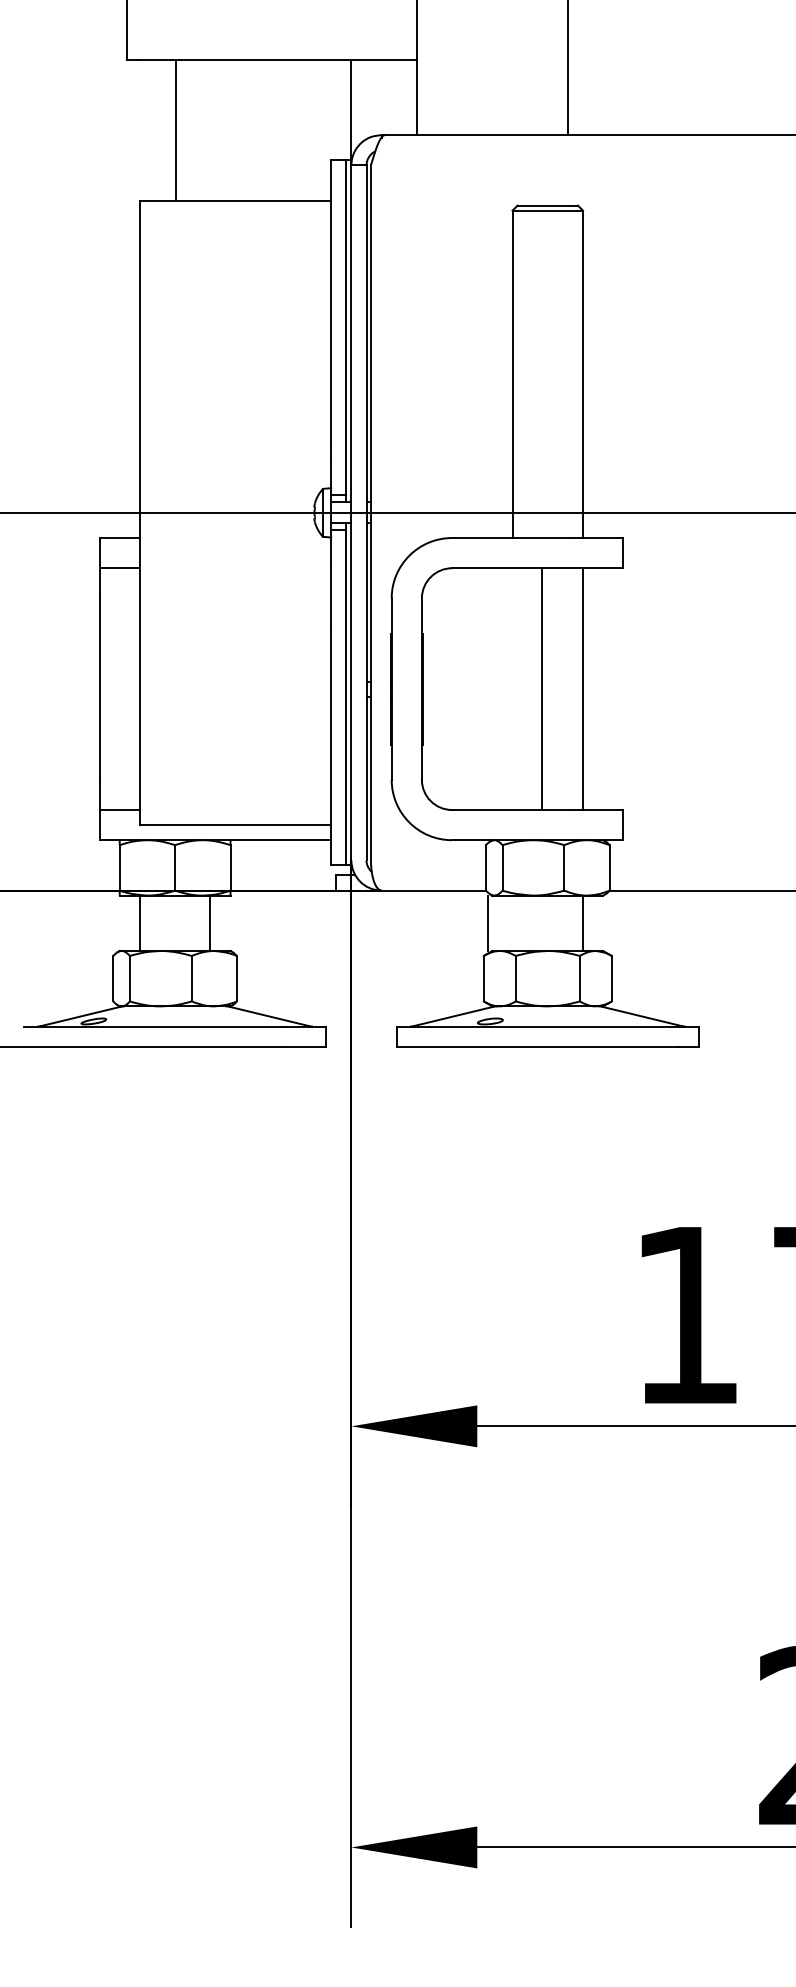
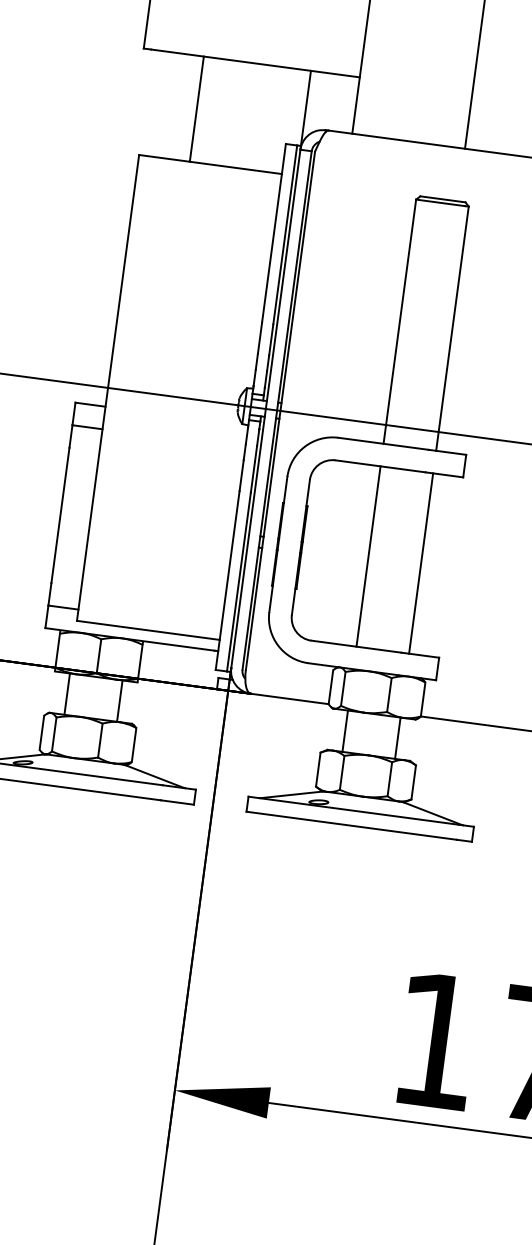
line: (175, 129) -> (196, 108), moved
line: (541, 689) -> (368, 556), moved
line: (487, 923) -> (345, 731), moved

